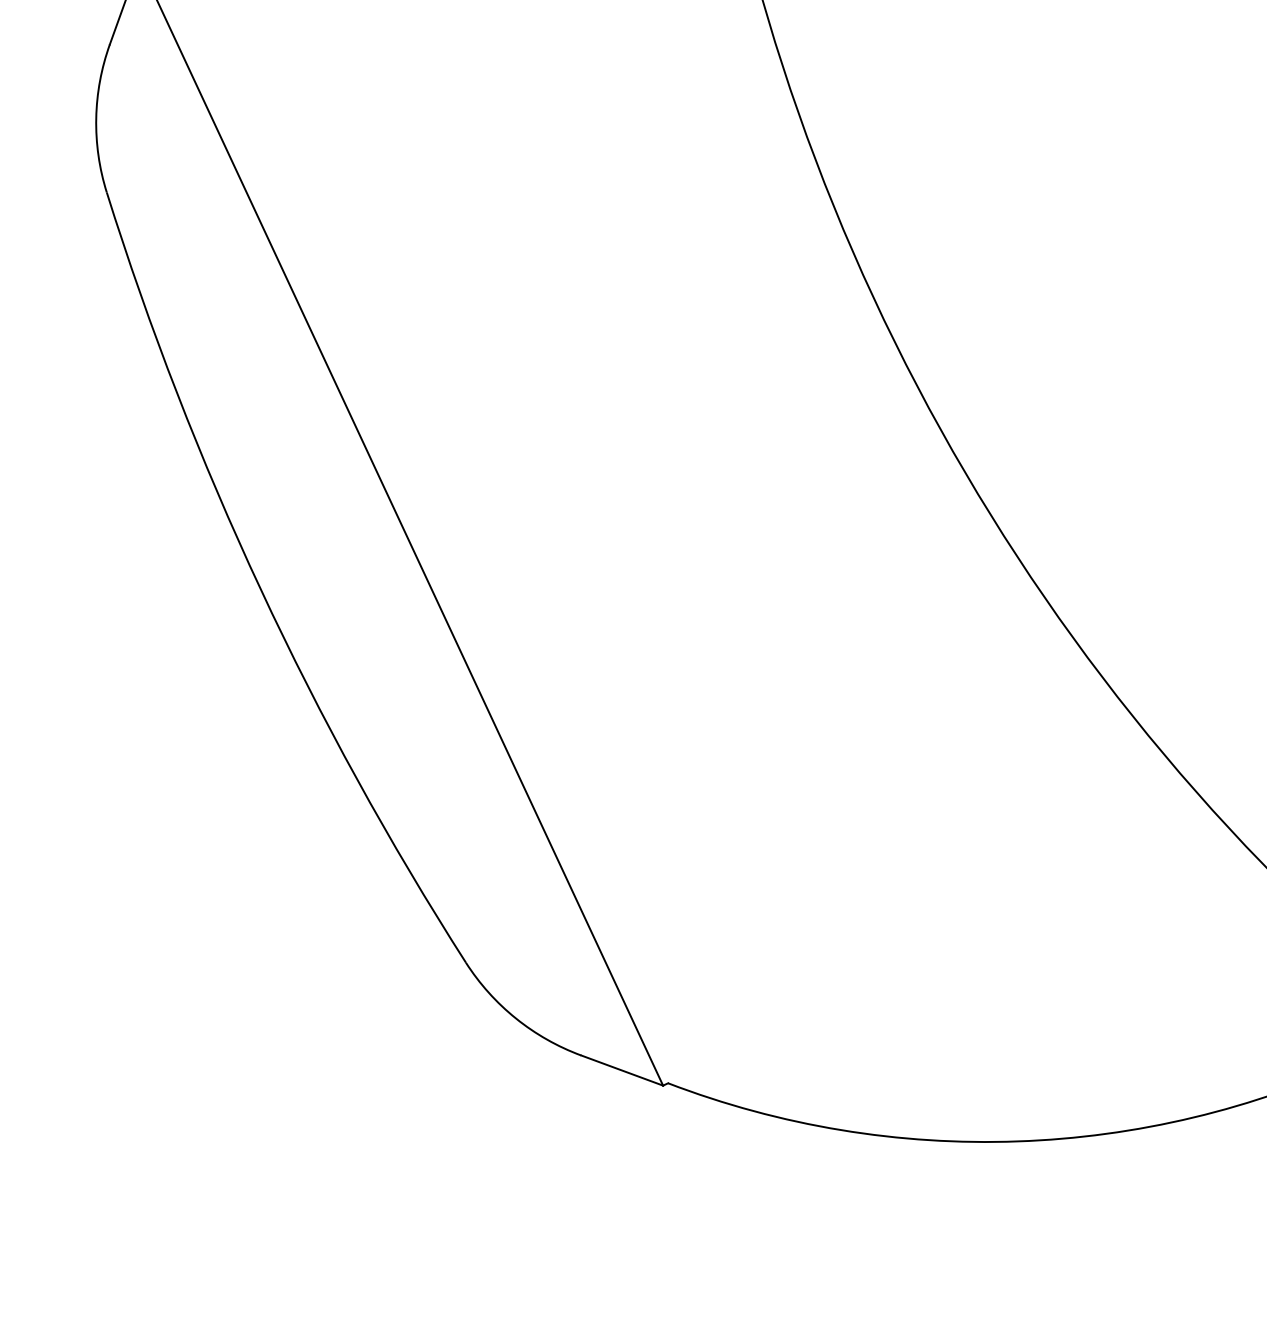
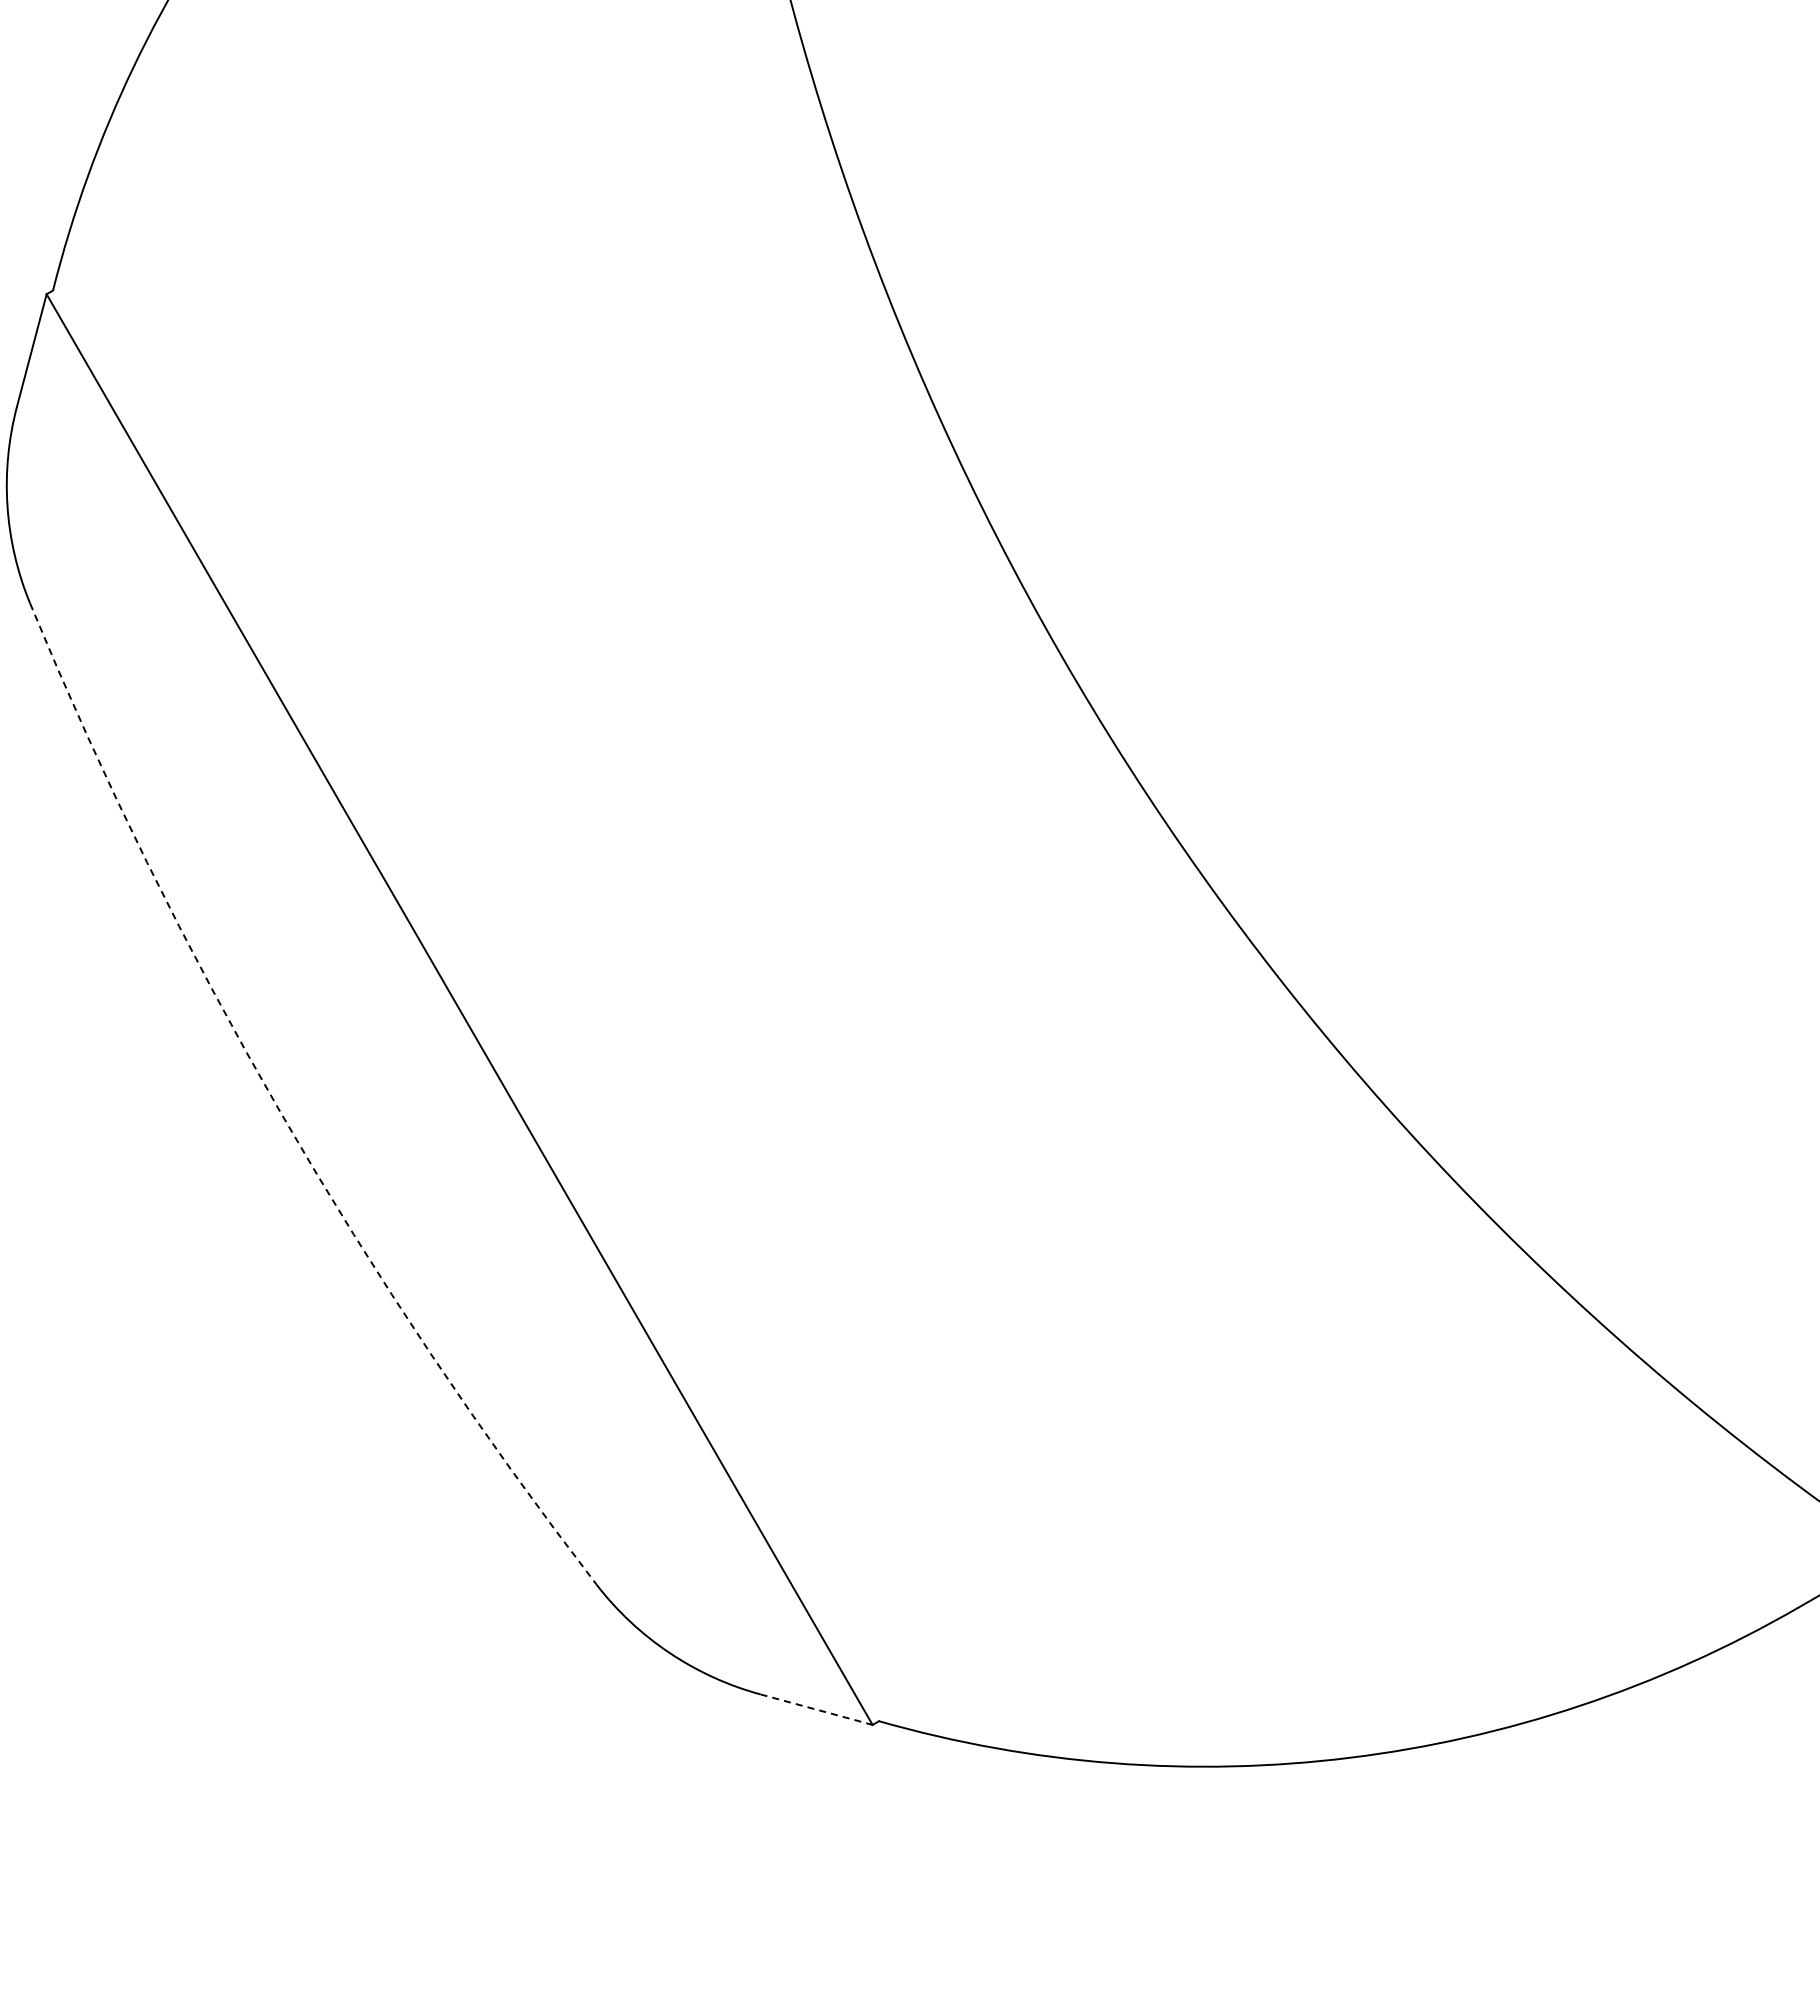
arc: (260, 589) -> (280, 1112), solid -> dashed
line: (622, 1070) -> (817, 1709), solid -> dashed

